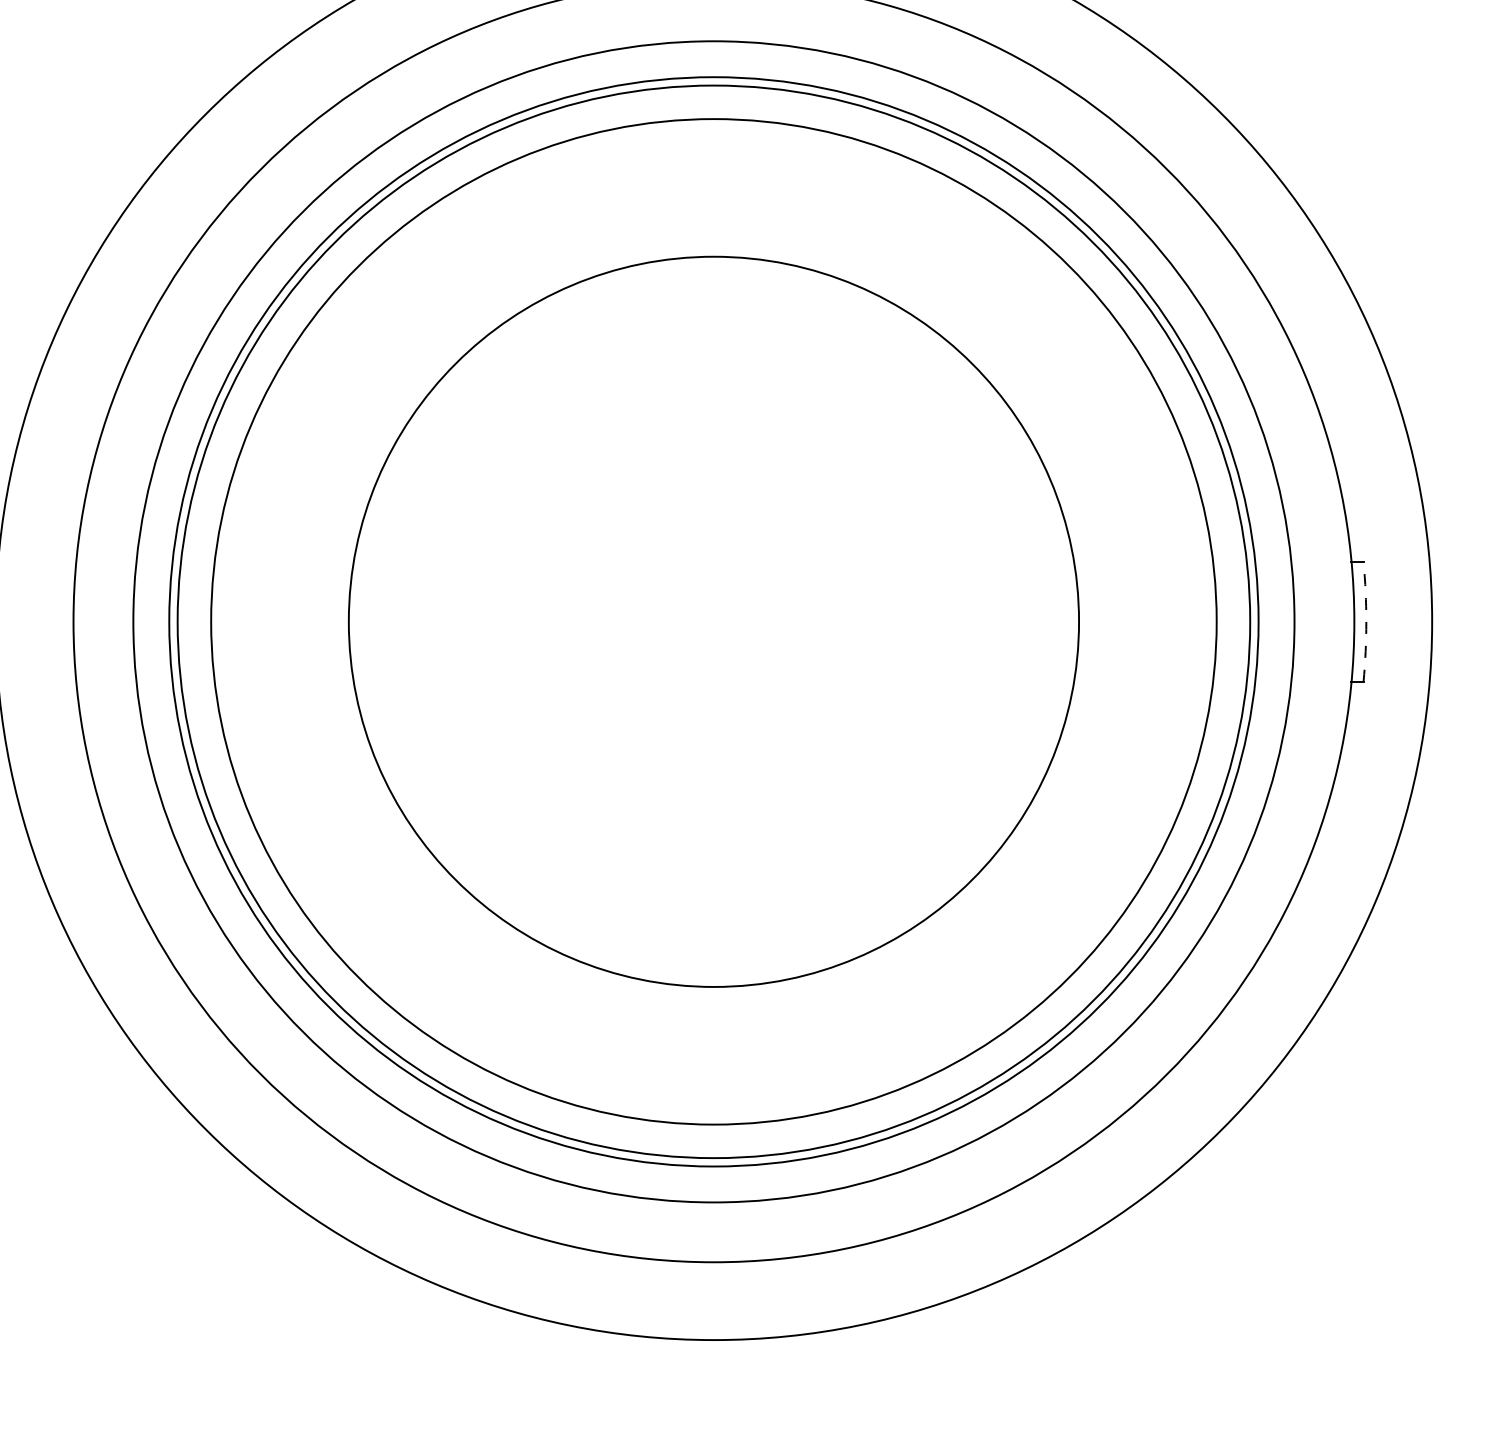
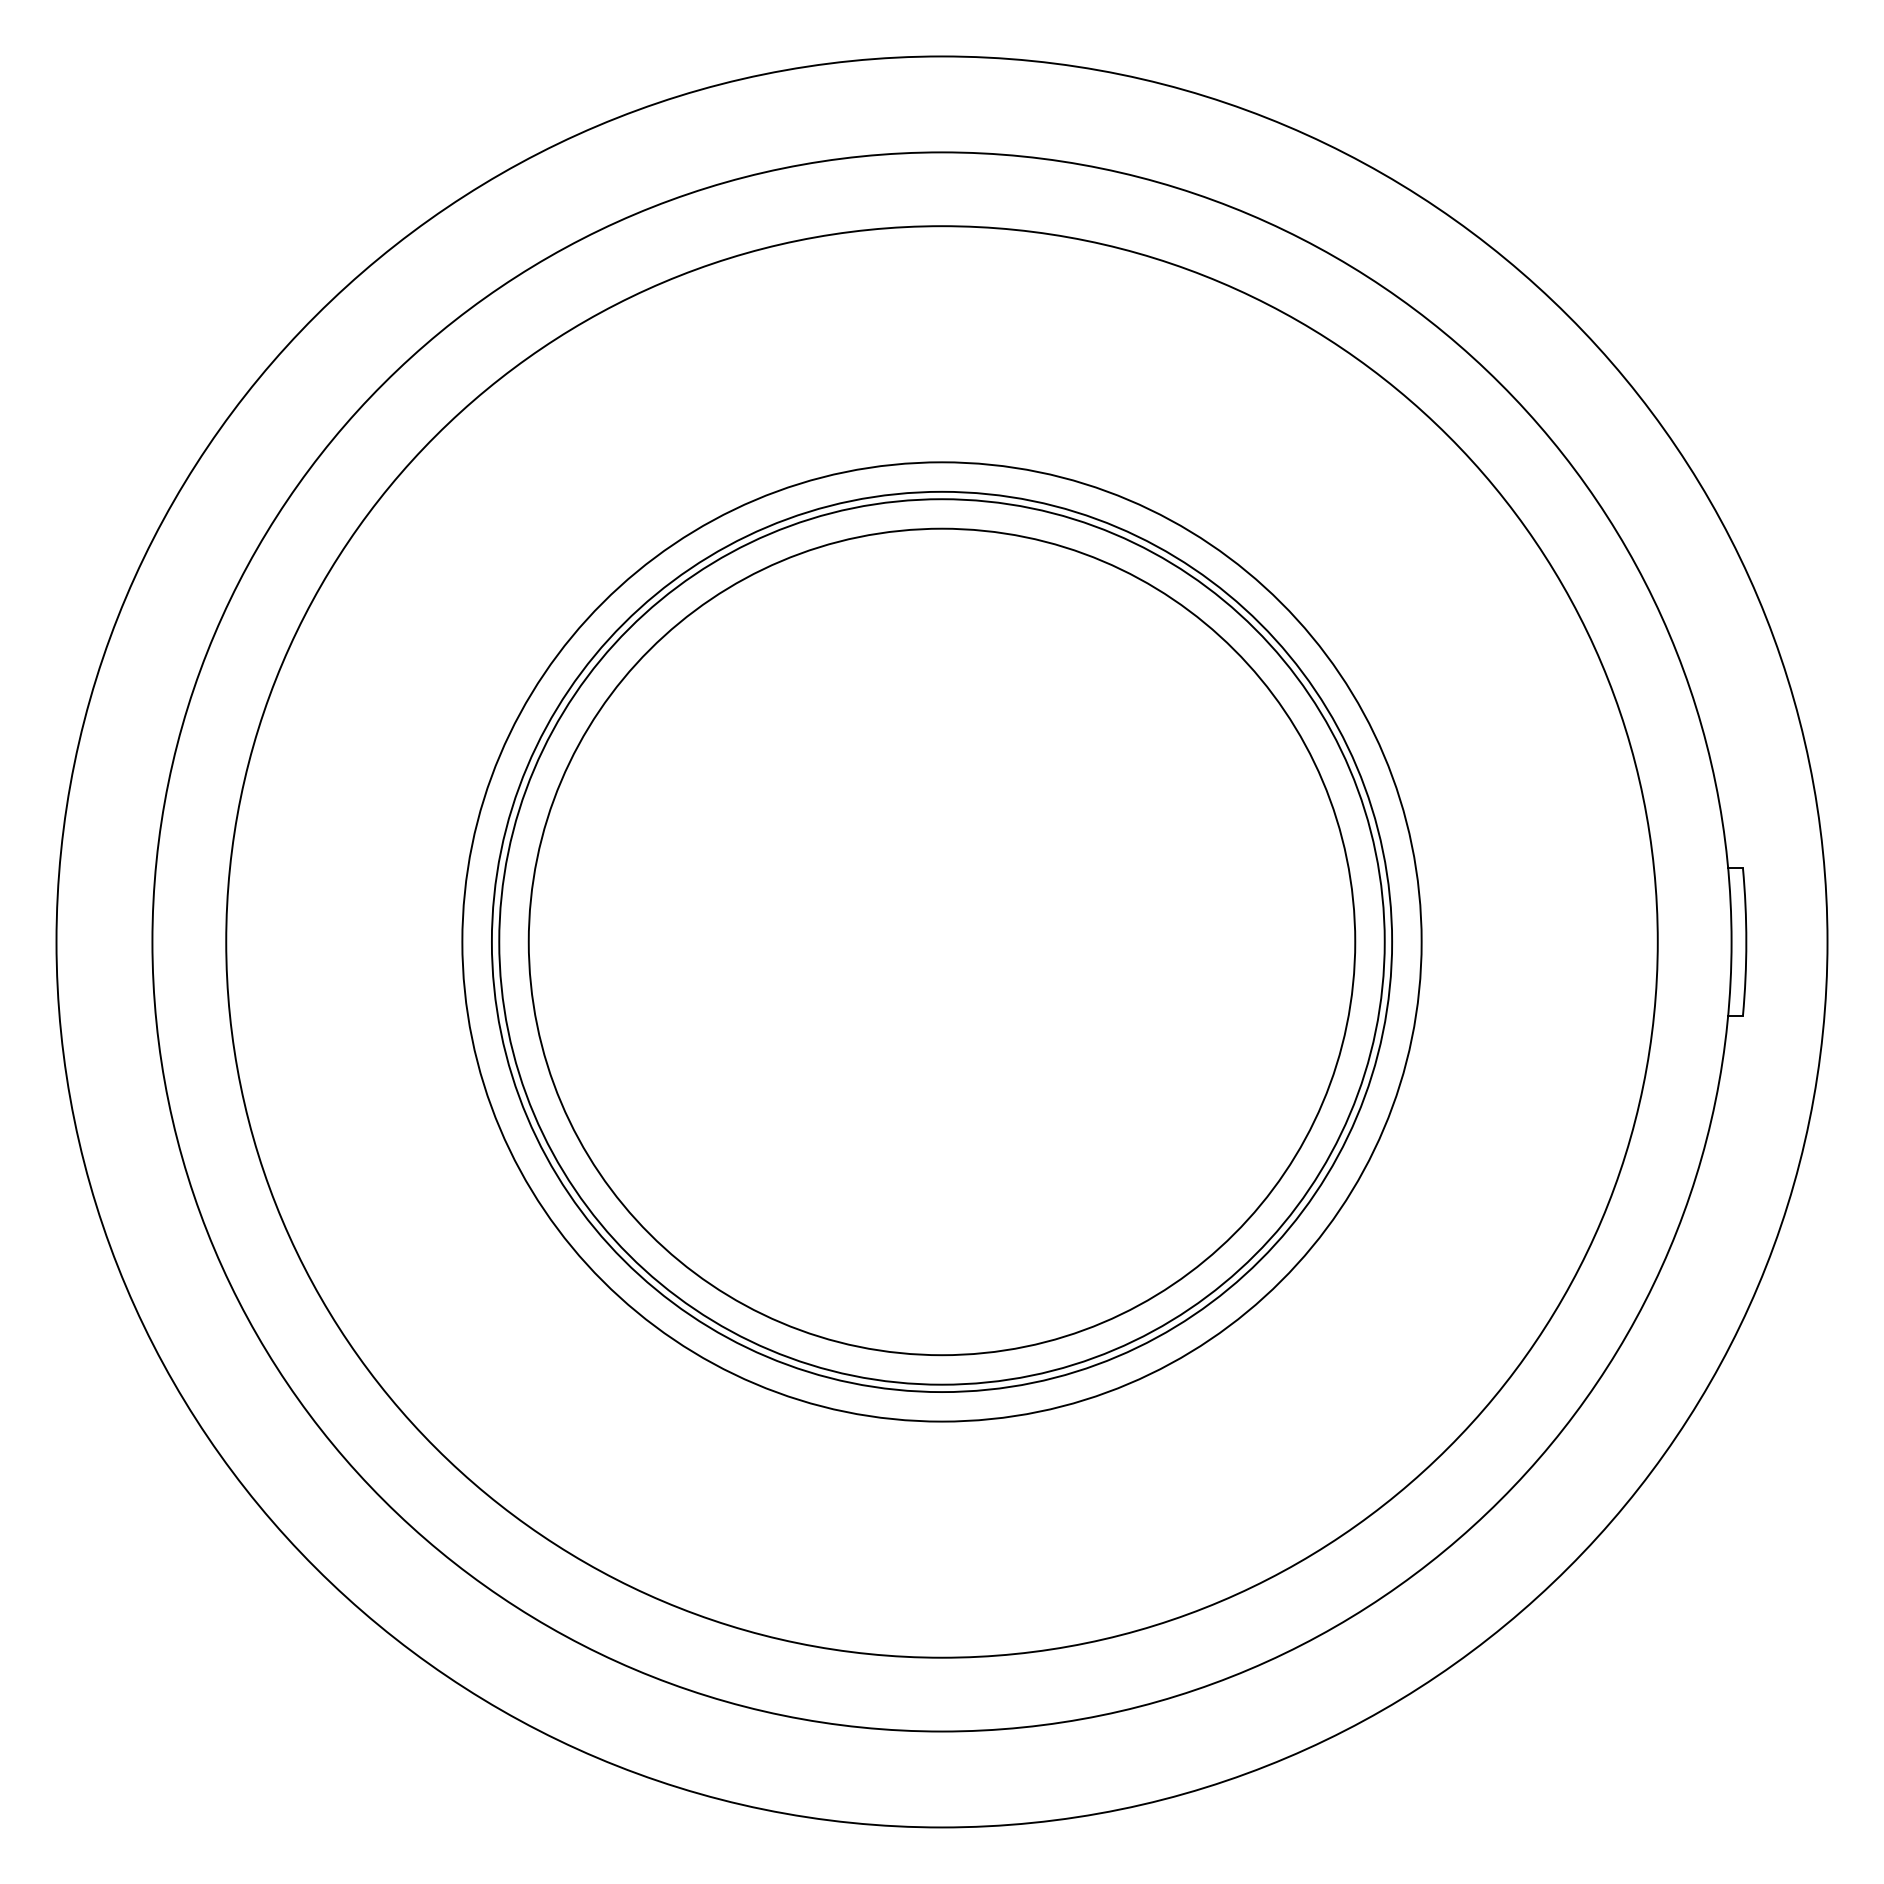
circle: (713, 621) -> (941, 941), size x0.62
circle: (713, 621) -> (941, 941), size x0.71
circle: (713, 621) -> (941, 941), size x0.71
arc: (1366, 621) -> (1746, 941), dashed -> solid

